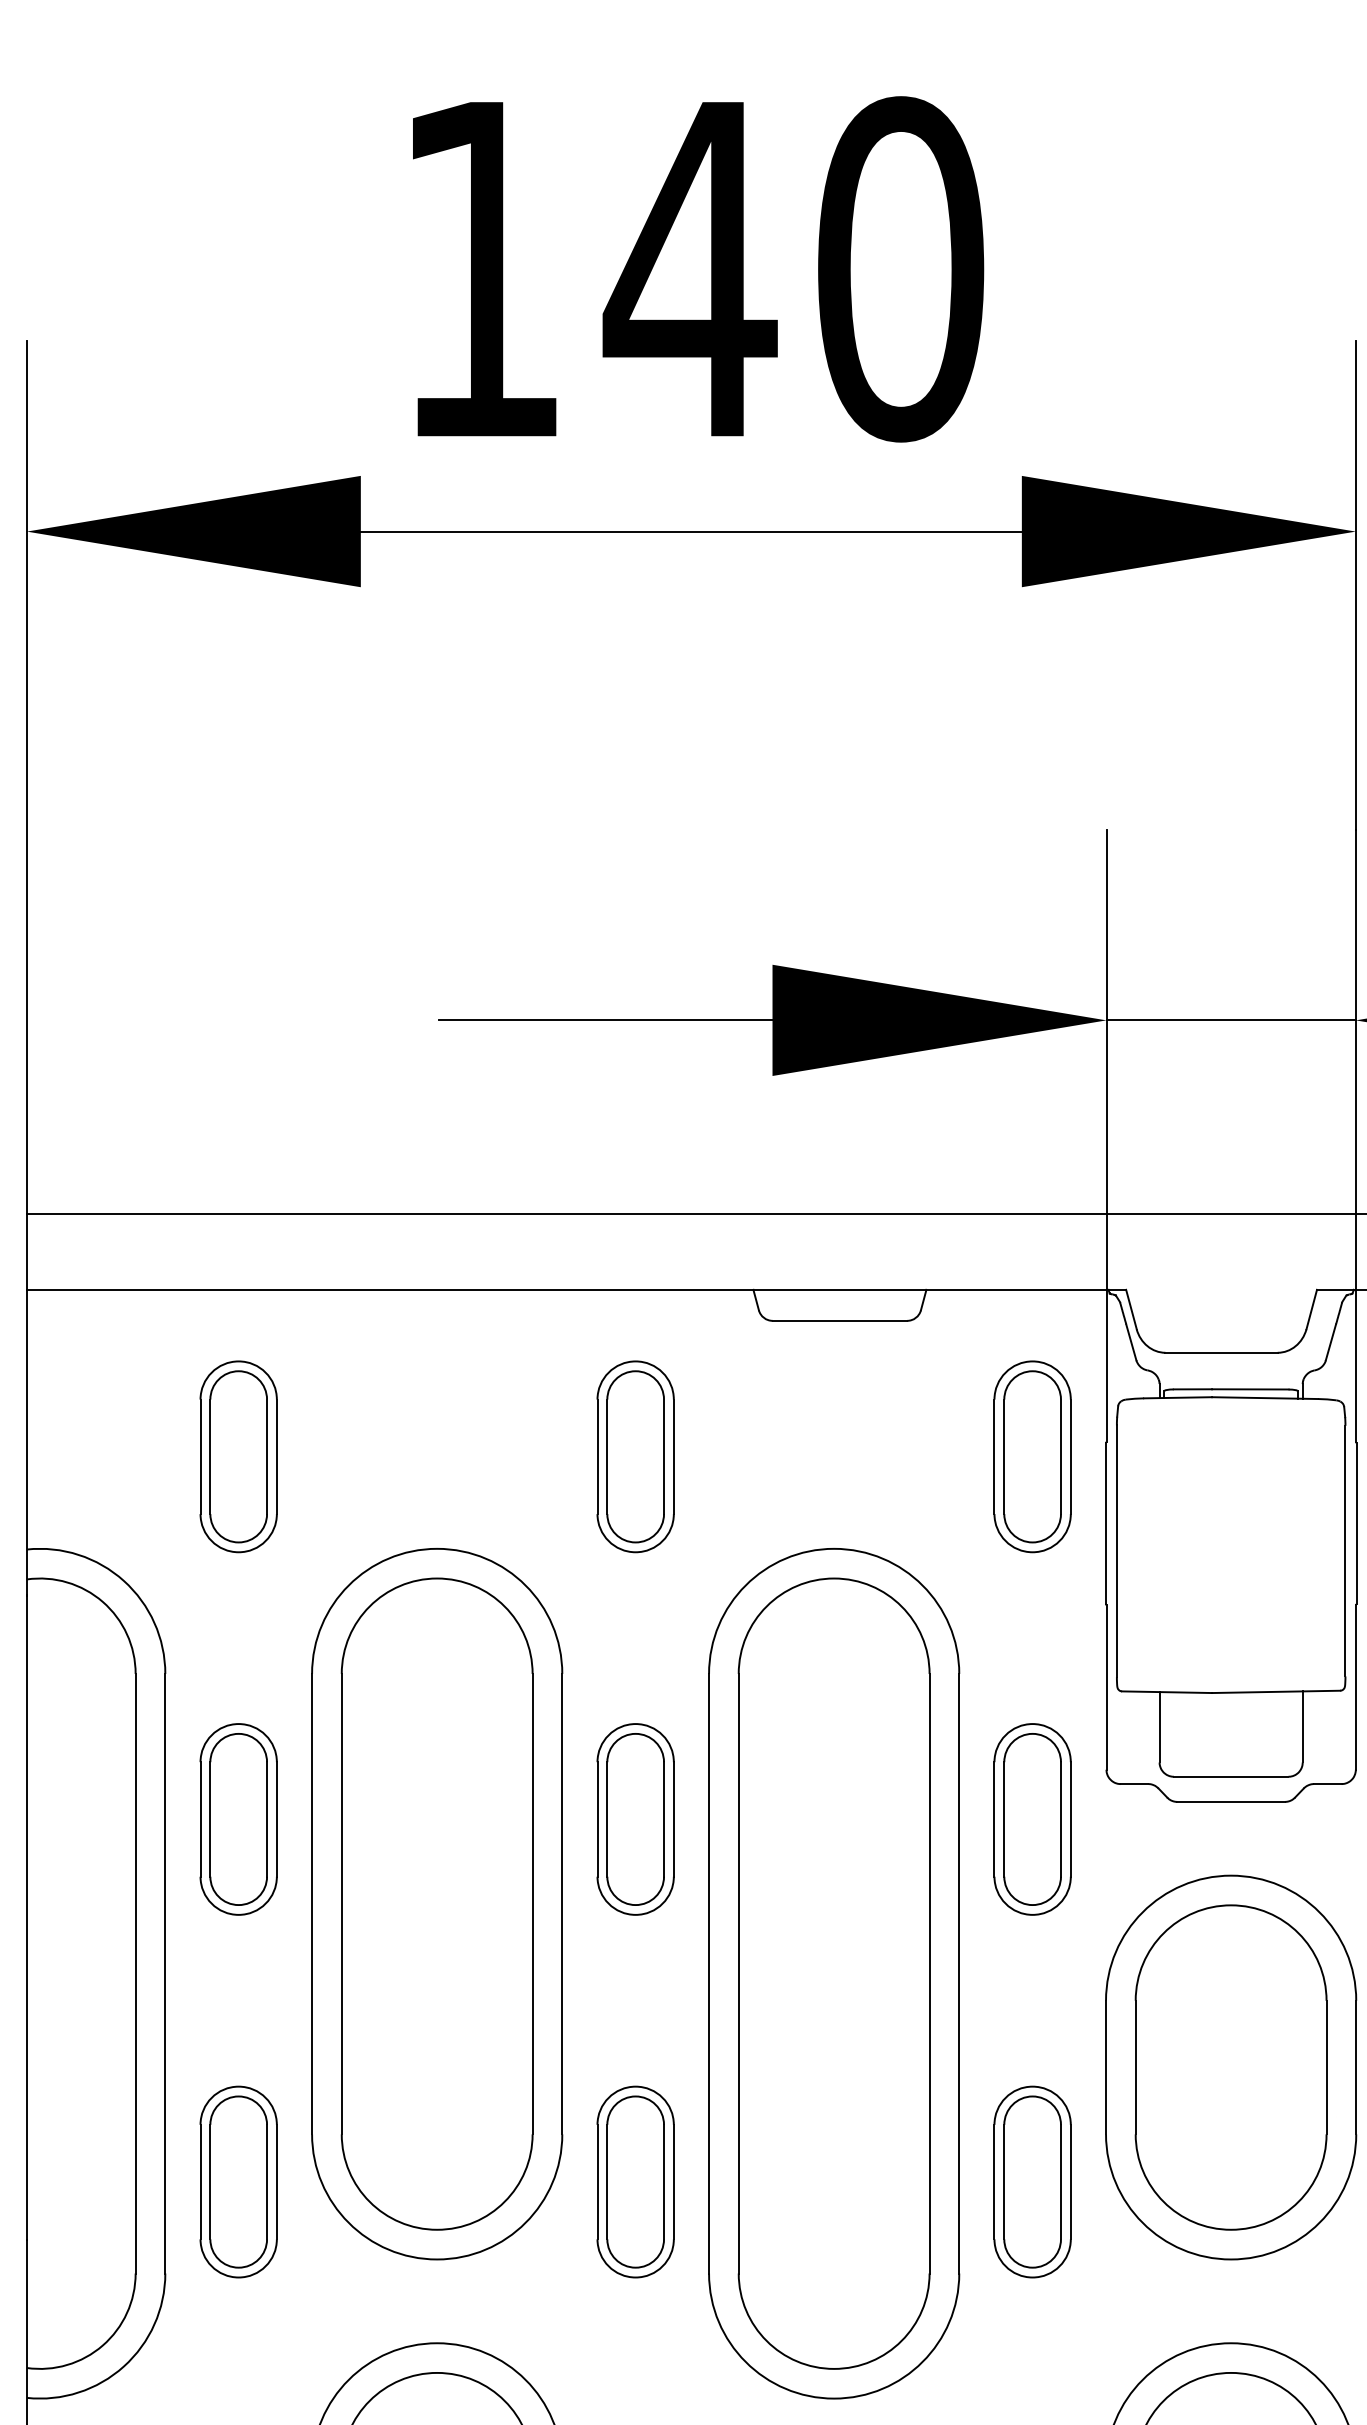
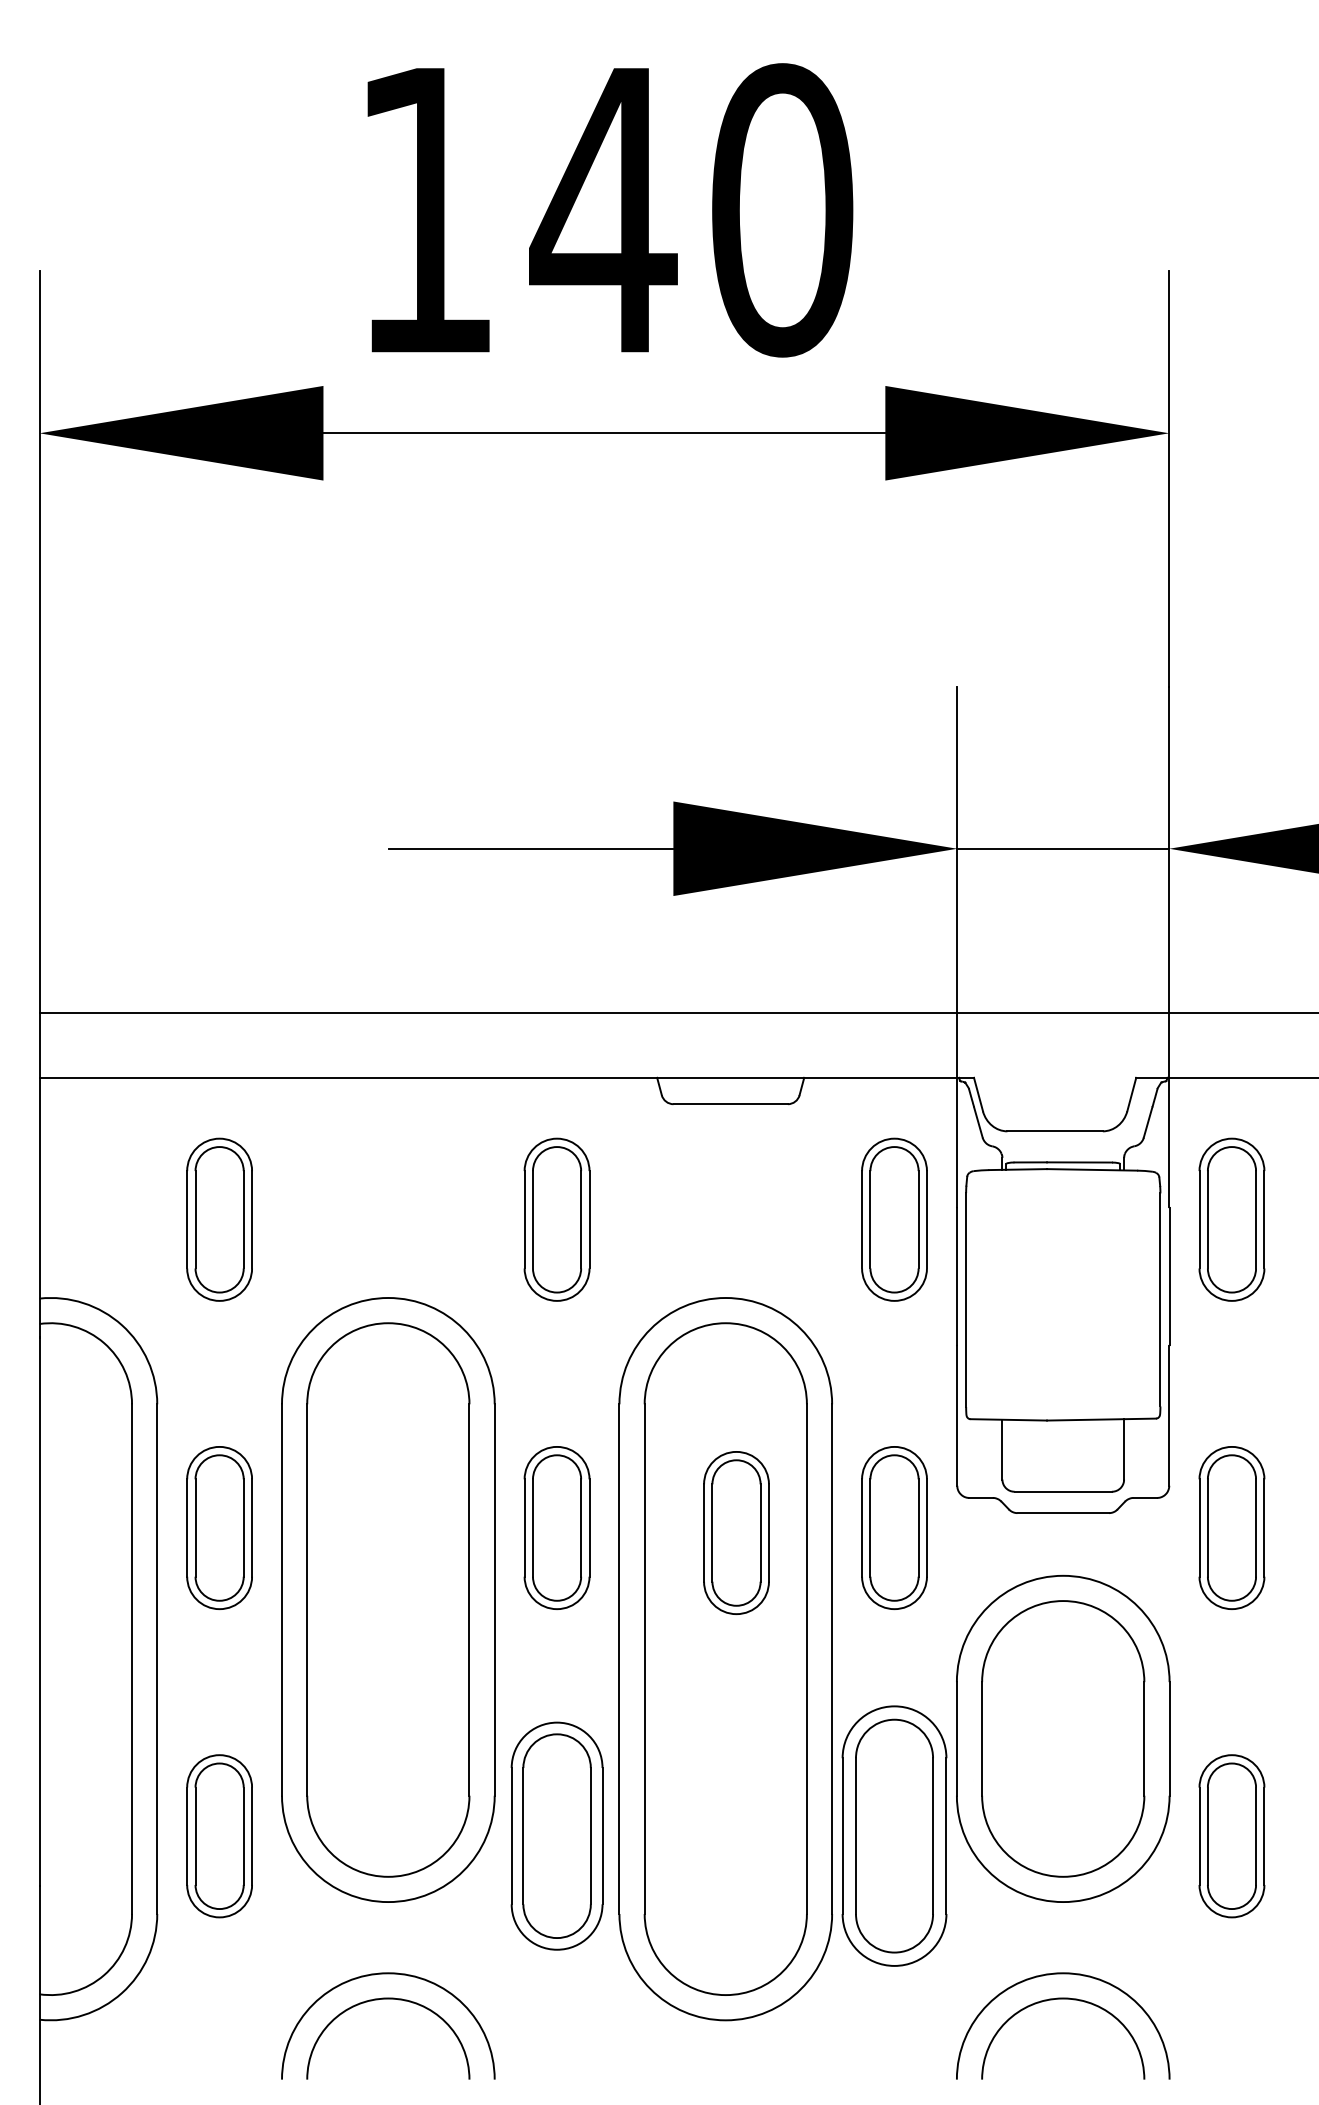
part: (846, 1824) -> (736, 1532), added
part: (634, 2182) -> (556, 1836), size x1.4
part: (1032, 2182) -> (894, 1836), size x1.6

